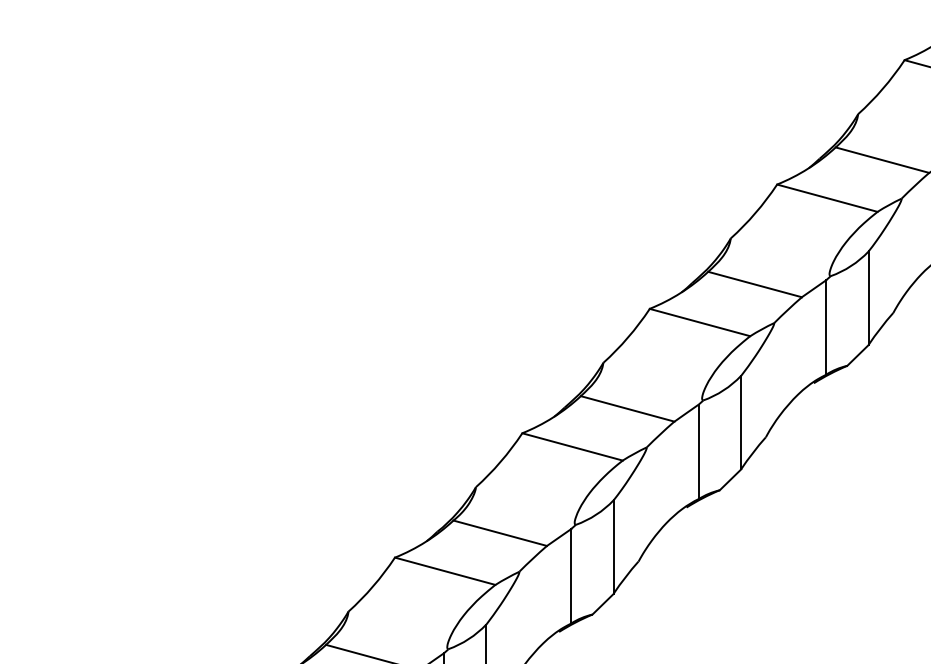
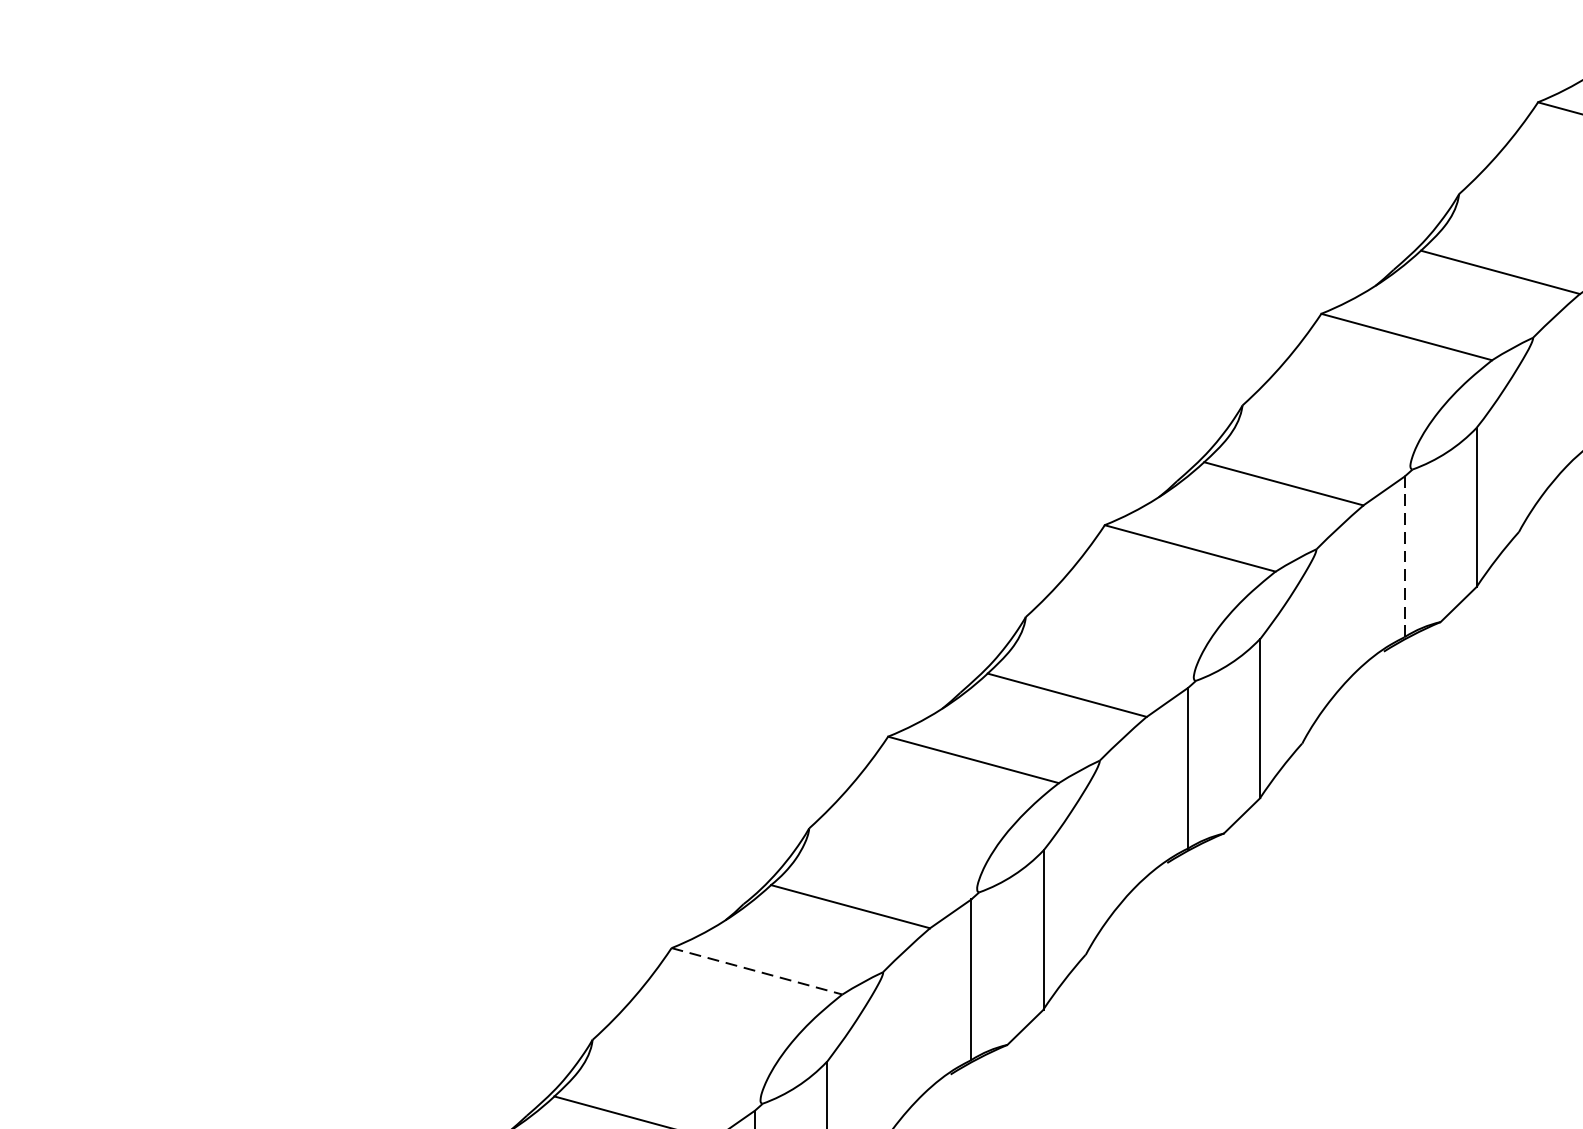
line: (826, 327) -> (1405, 556), solid -> dashed
line: (445, 571) -> (757, 971), solid -> dashed

